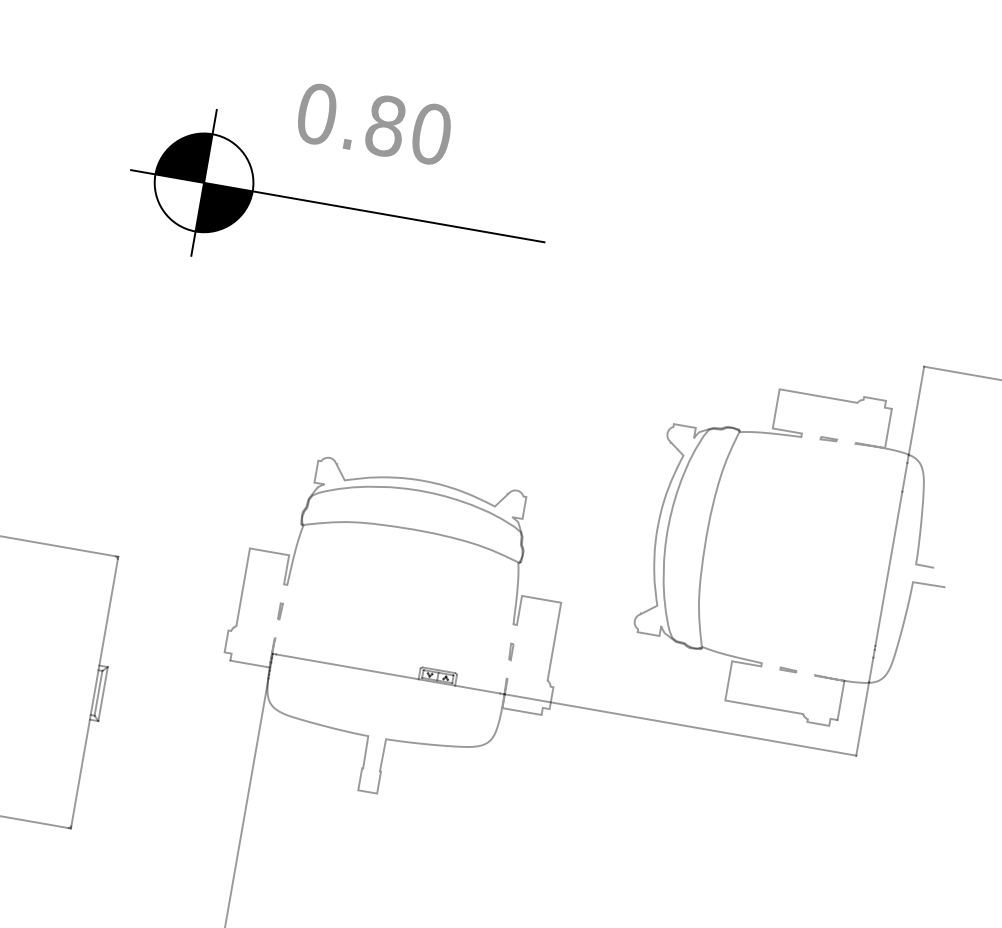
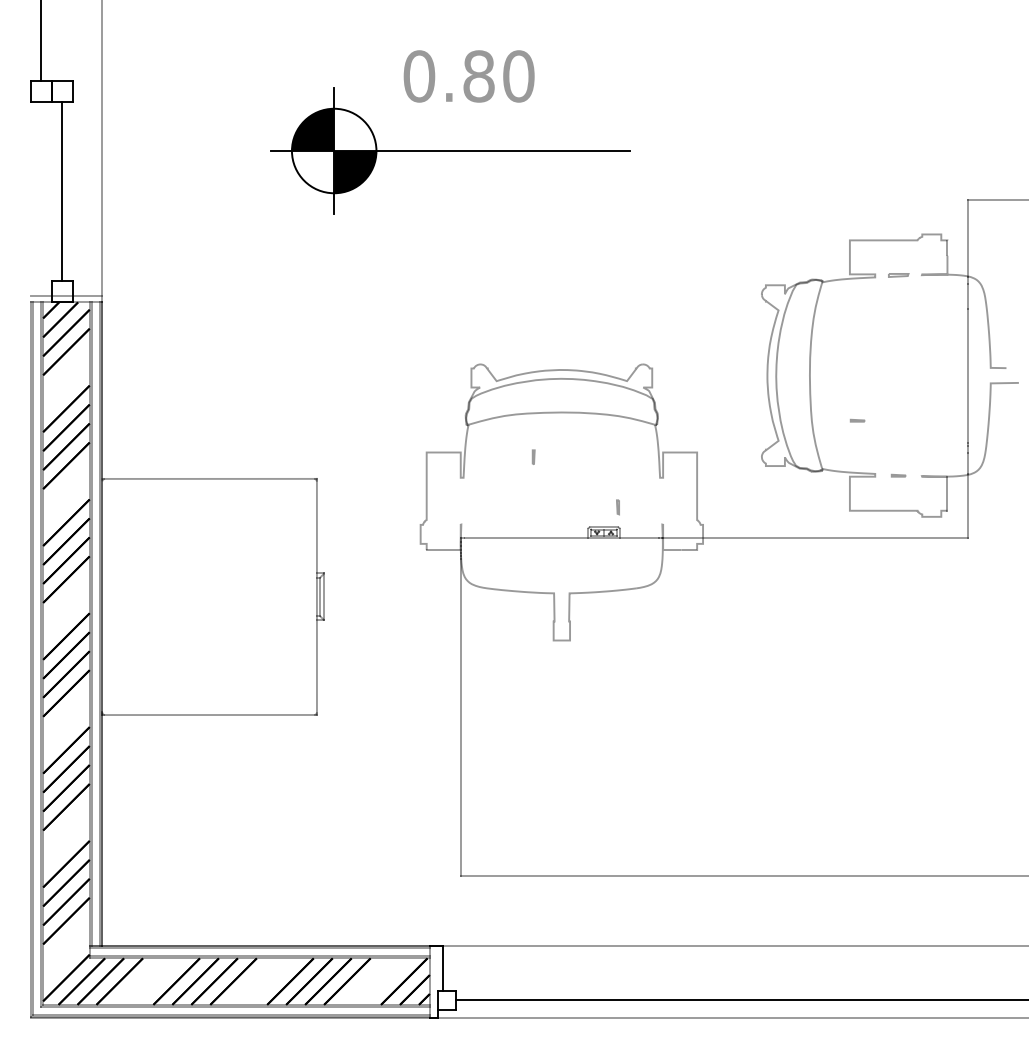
part: (828, 439) -> (898, 275), size x1.4
line: (752, 598) -> (857, 420), added
part: (280, 610) -> (533, 456), moved
part: (510, 651) -> (617, 507), moved

